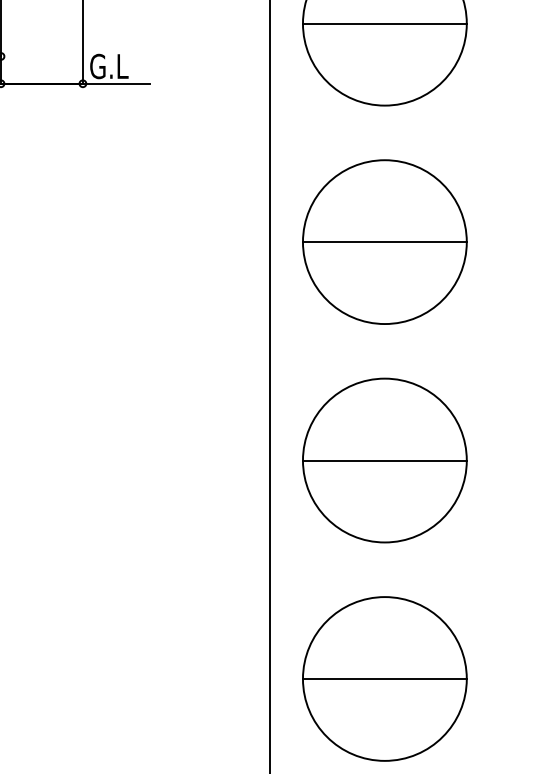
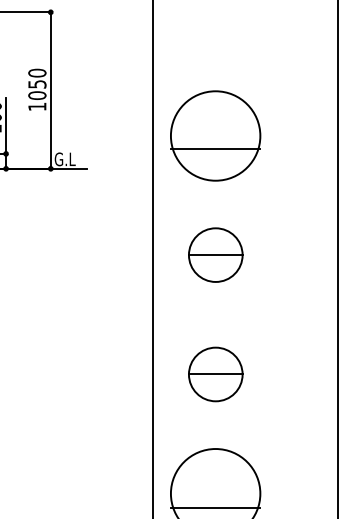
line: (384, 24) -> (215, 149), moved
part: (384, 240) -> (215, 254), size x0.6
part: (384, 460) -> (215, 374), size x0.6
line: (384, 678) -> (215, 507), moved

